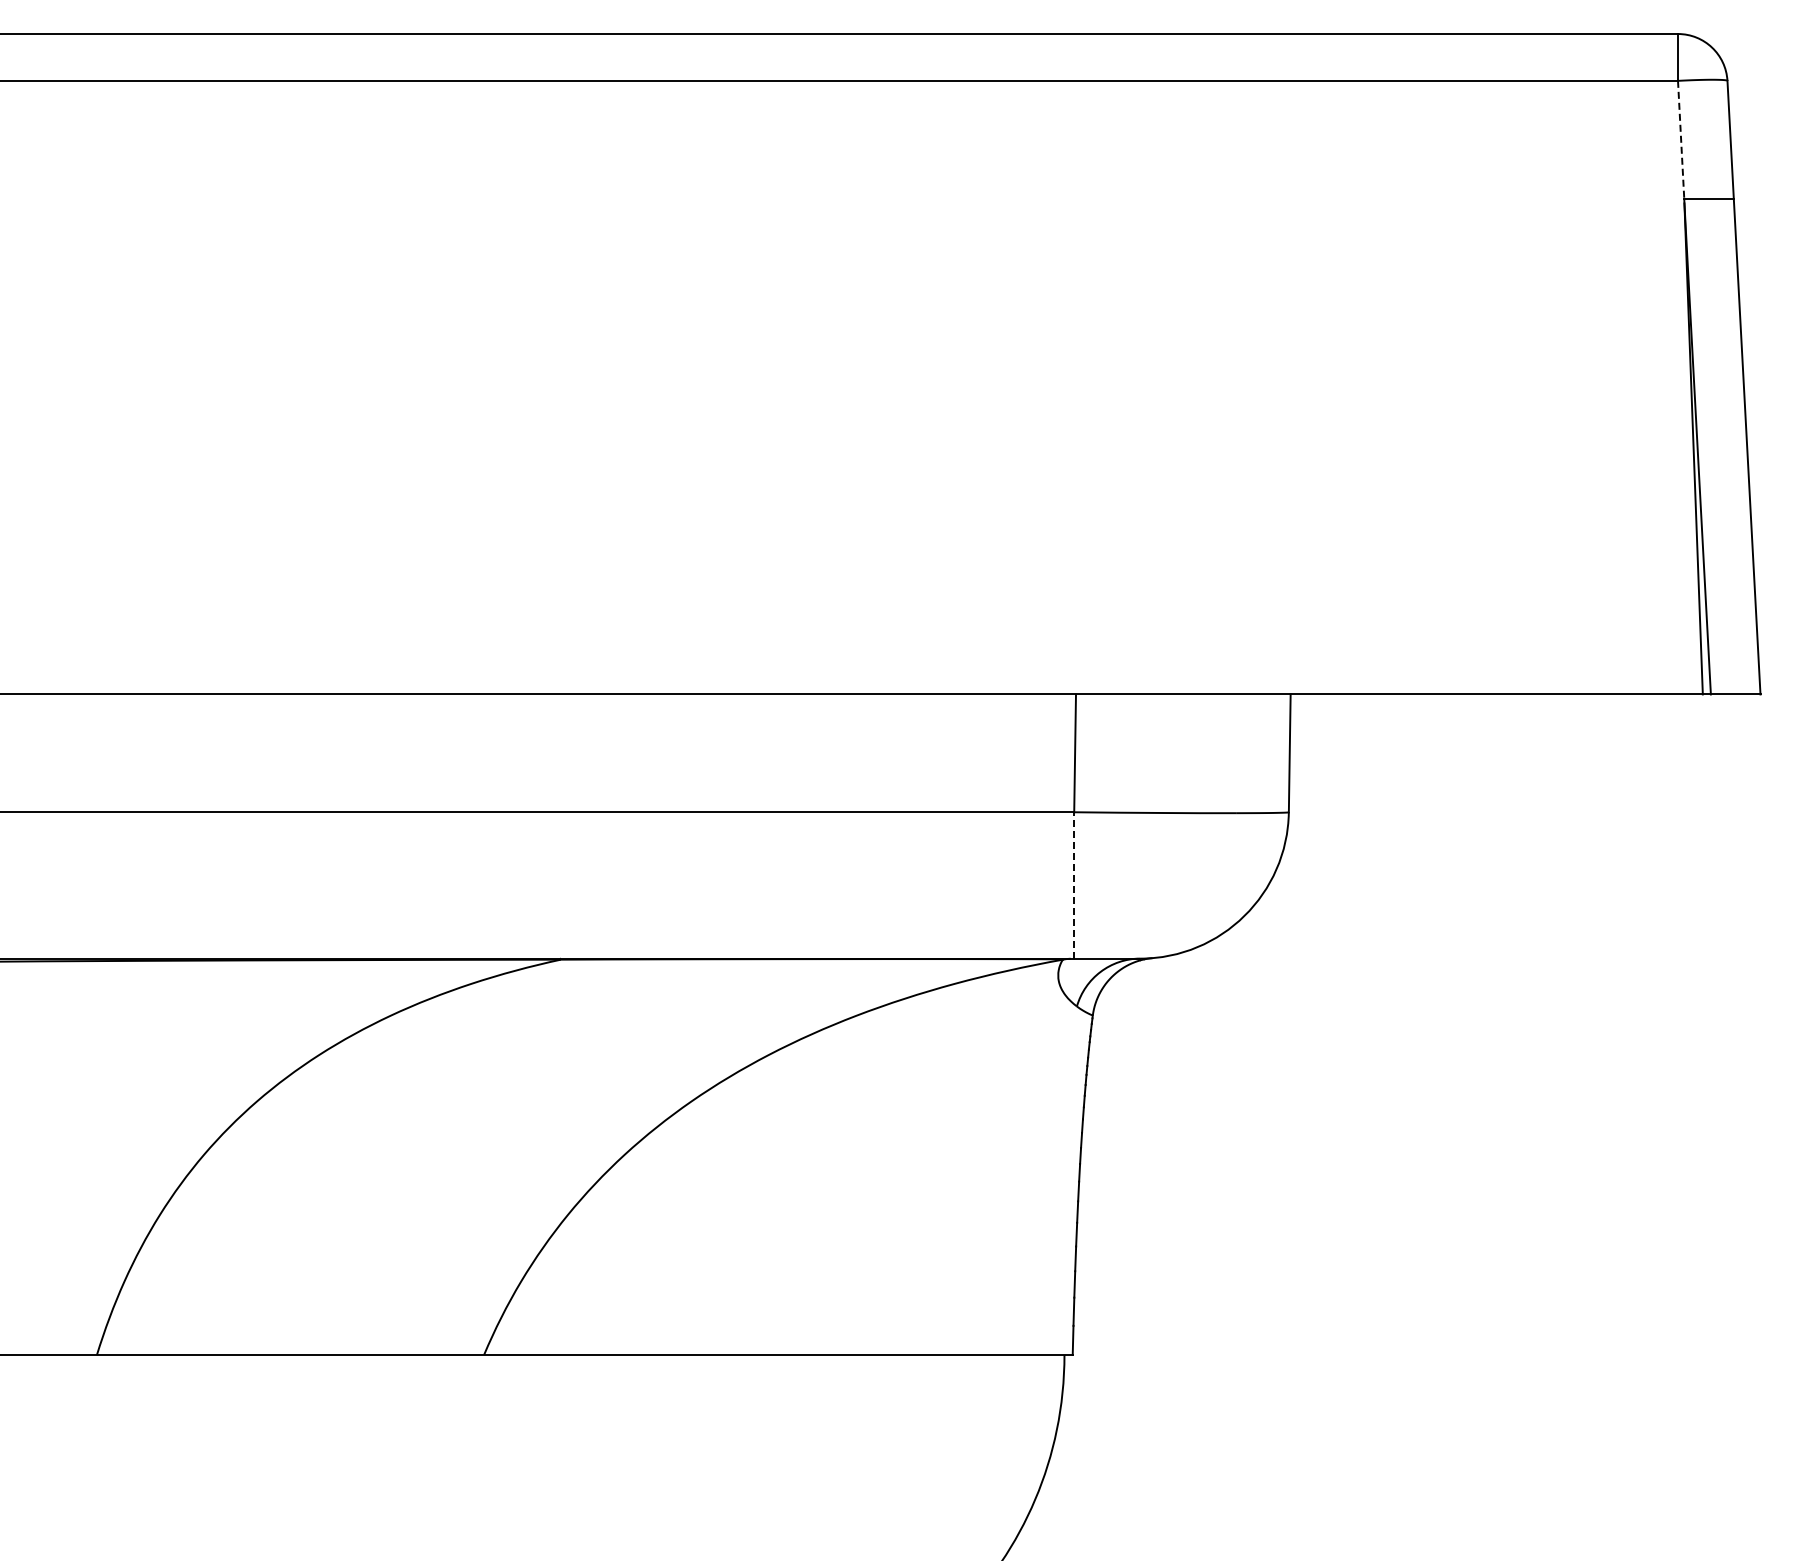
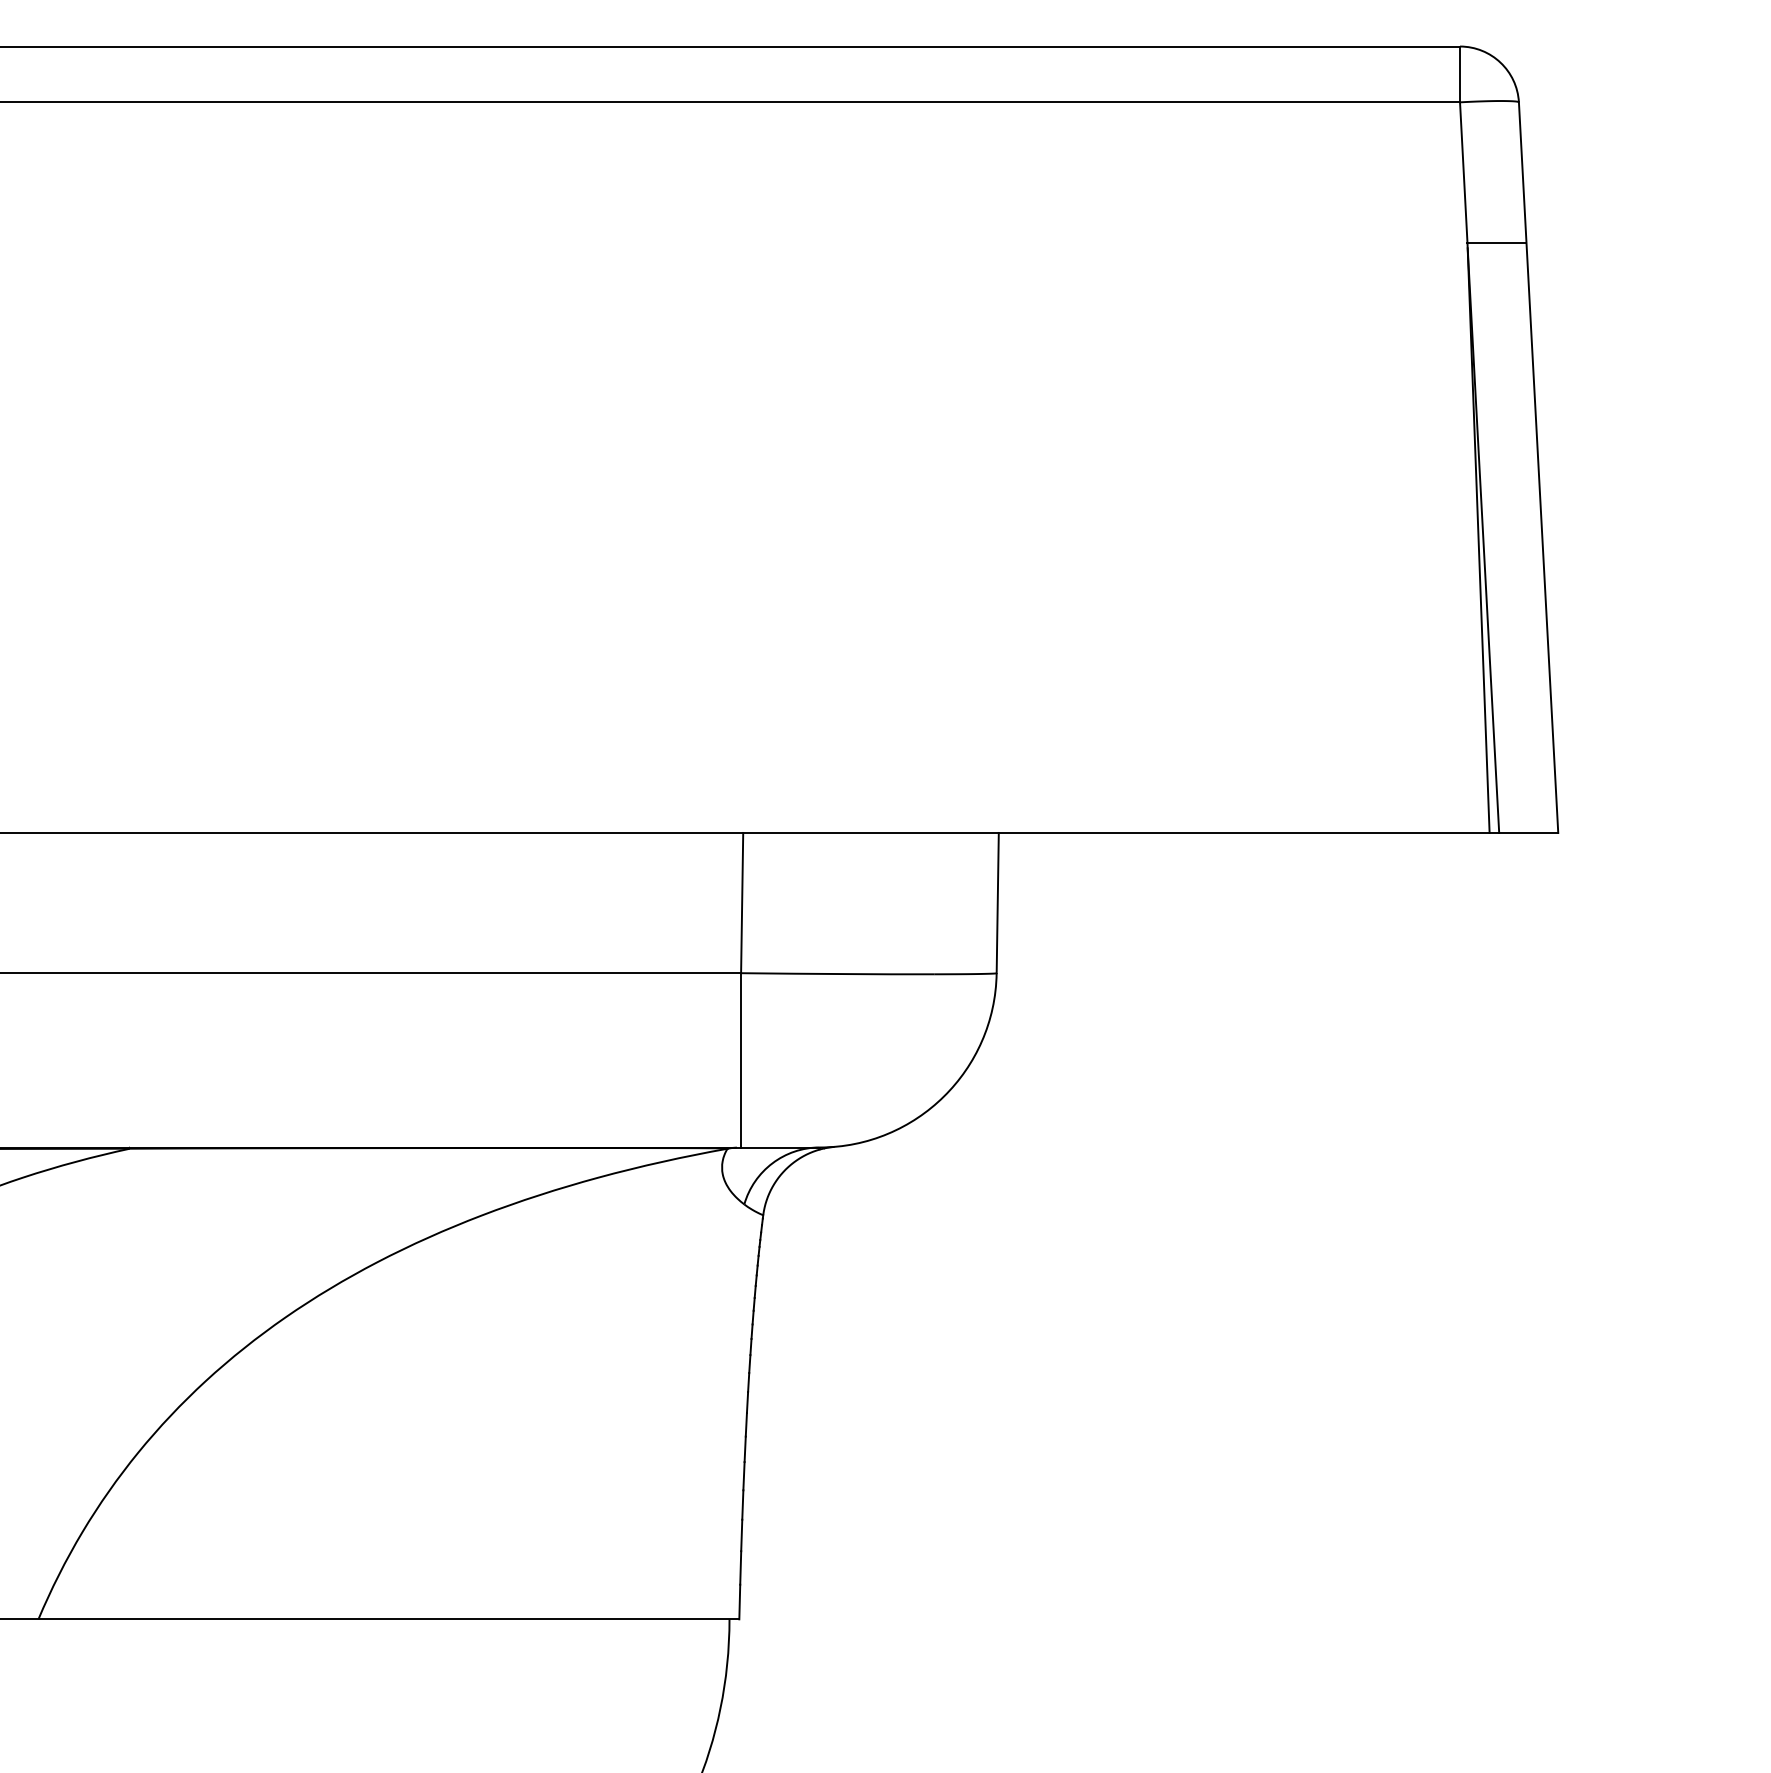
line: (1681, 140) -> (1464, 173), dashed -> solid
line: (1074, 884) -> (741, 1059), dashed -> solid

